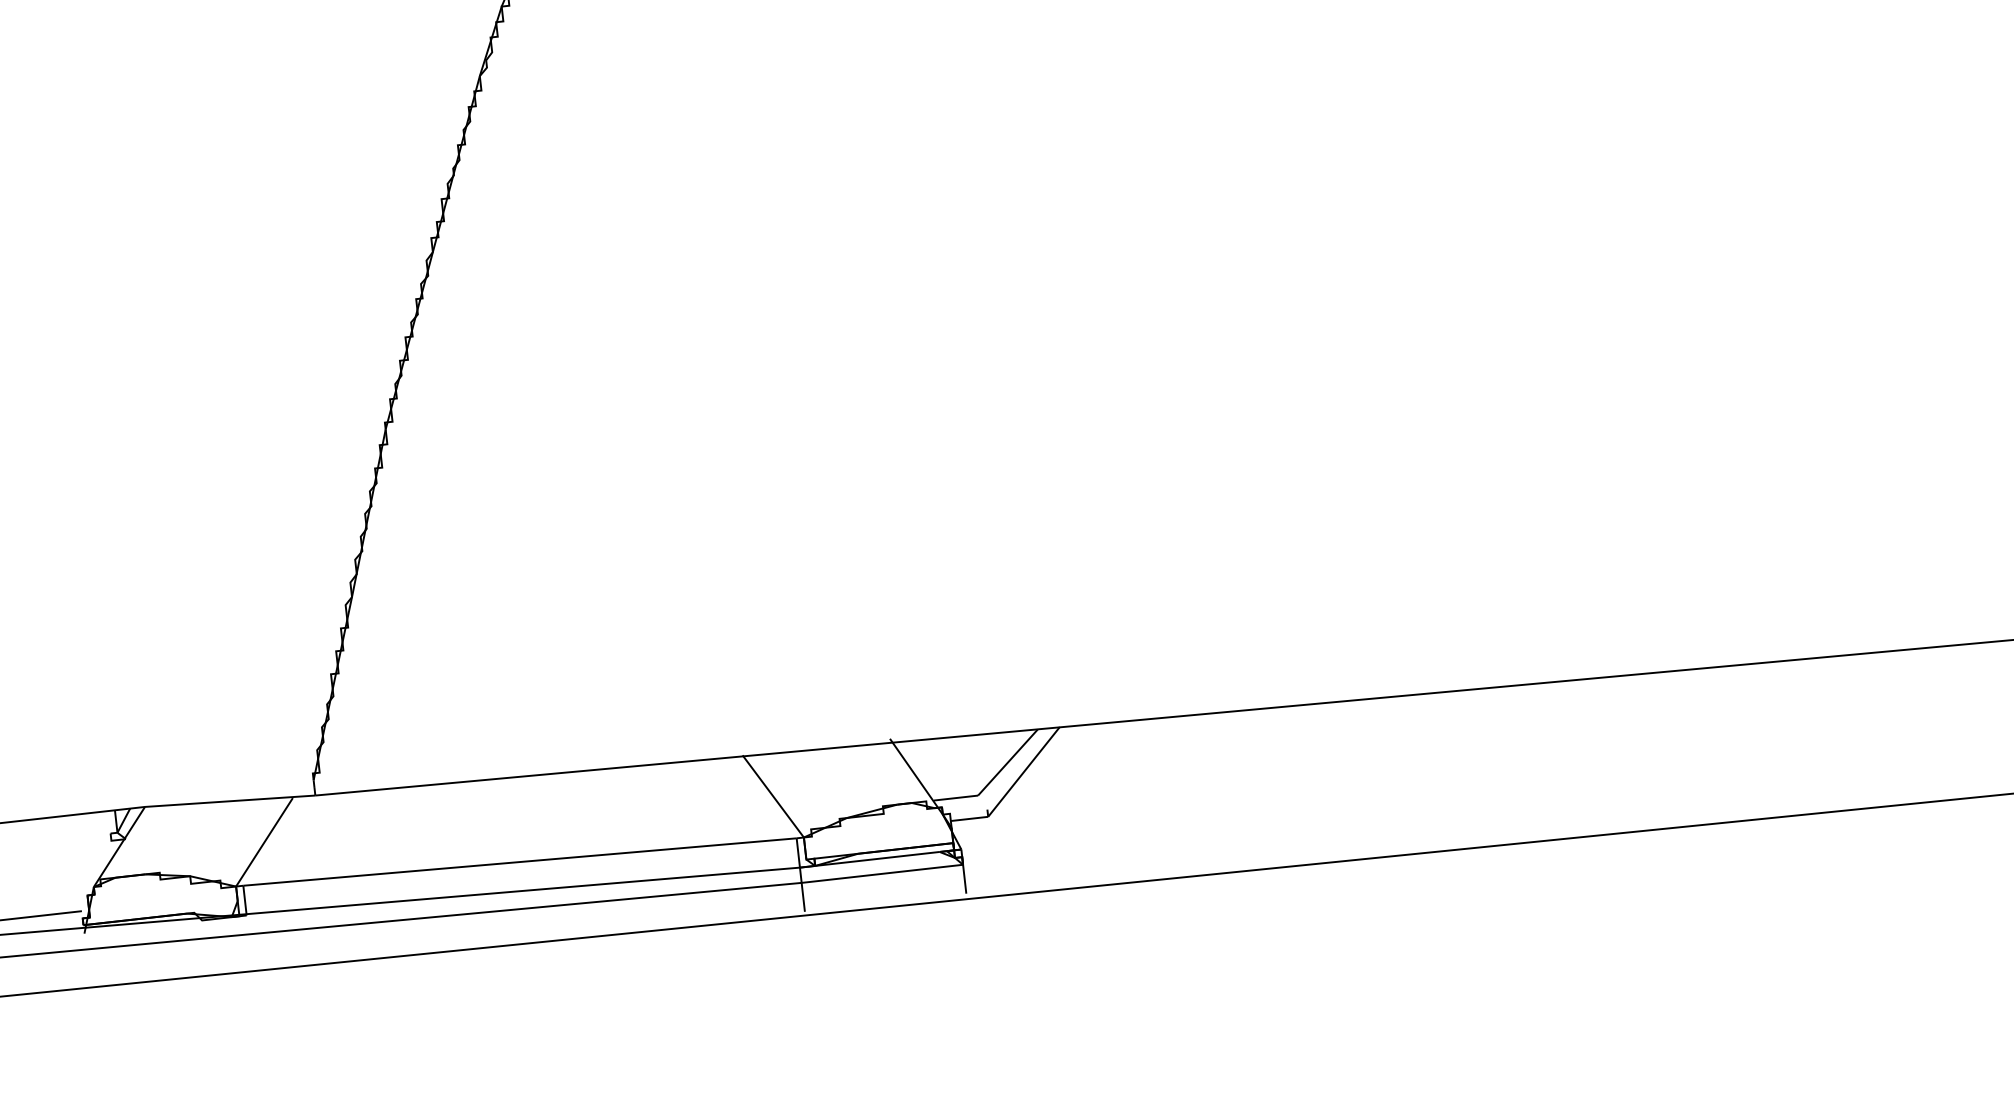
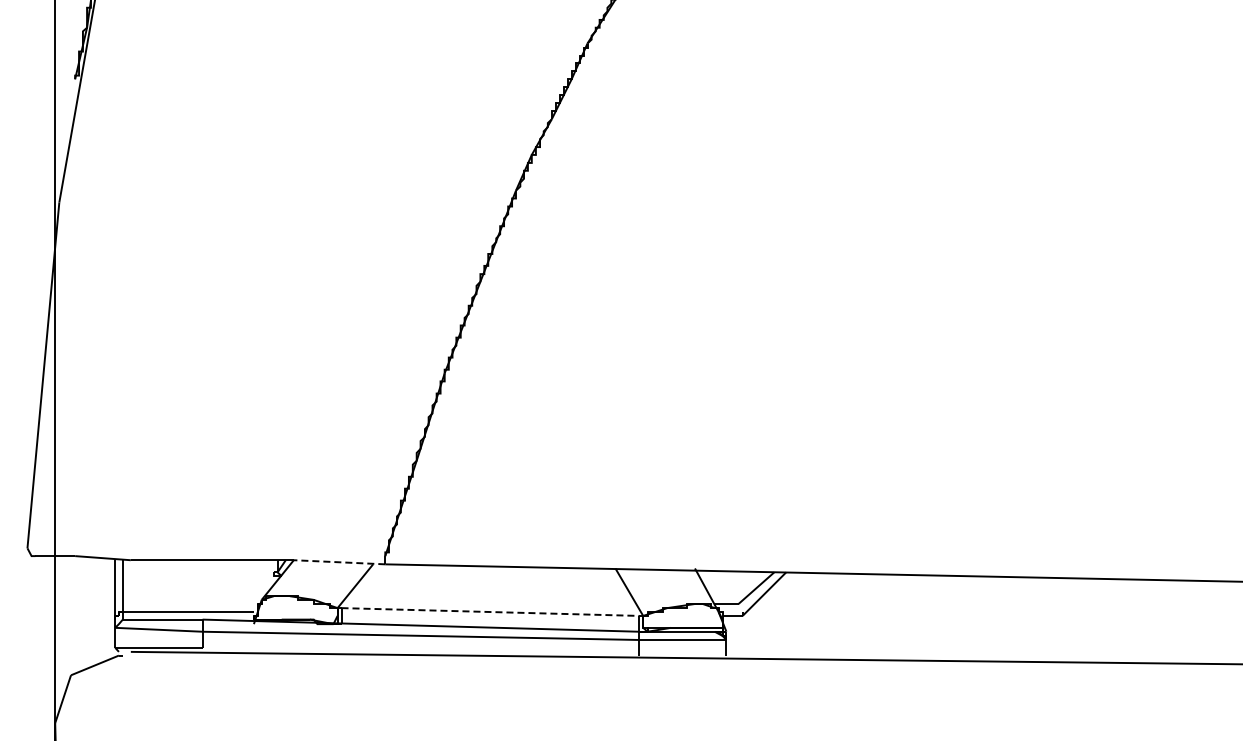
line: (230, 801) -> (339, 562), solid -> dashed
line: (520, 862) -> (490, 612), solid -> dashed

